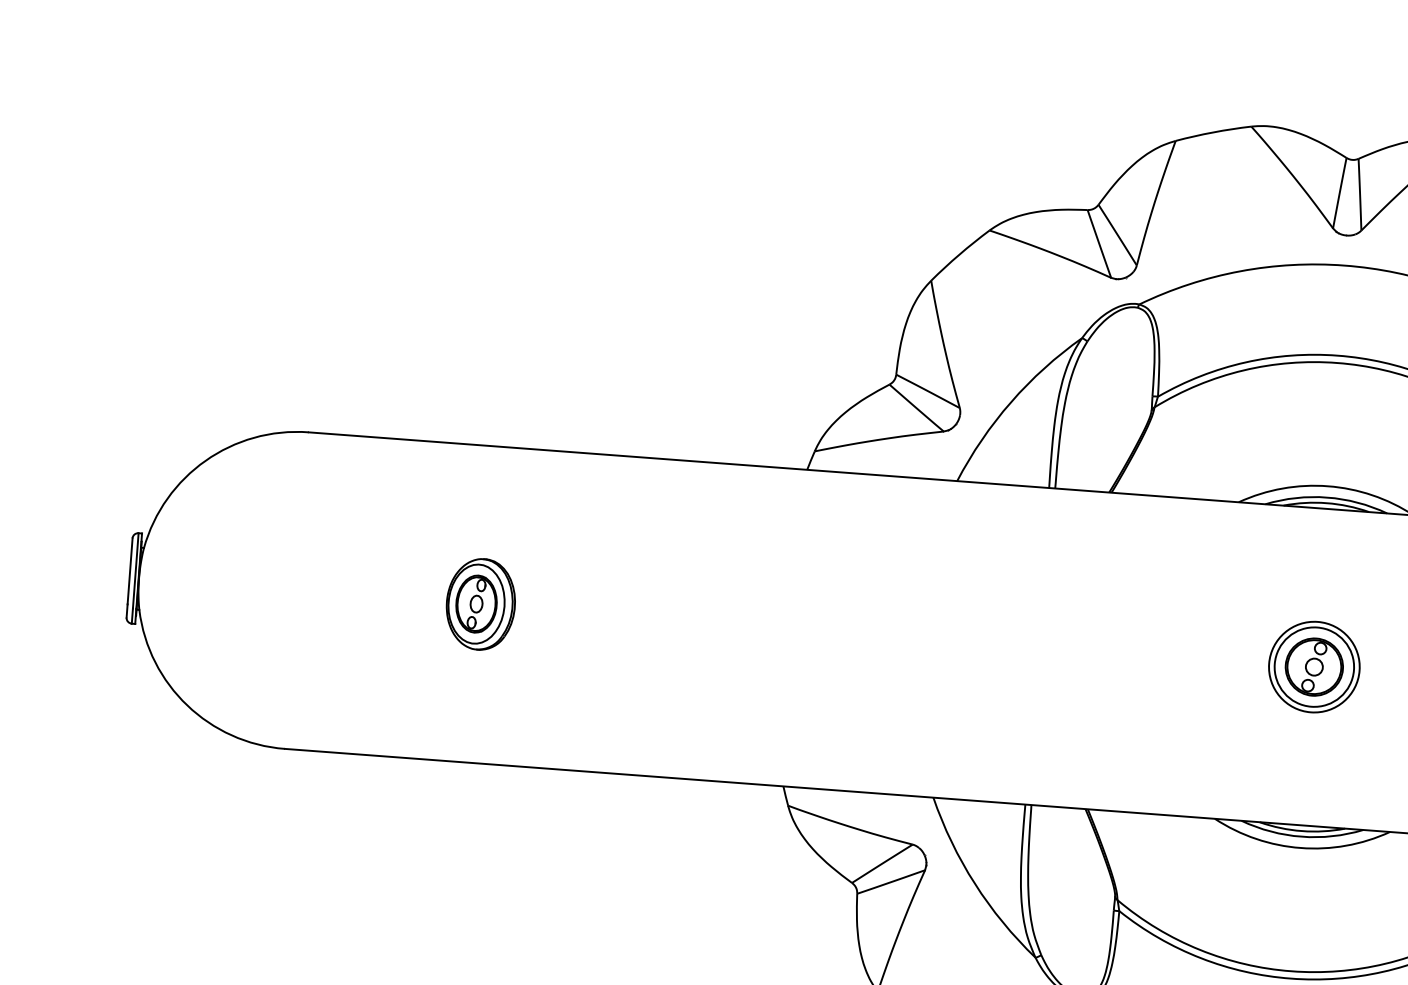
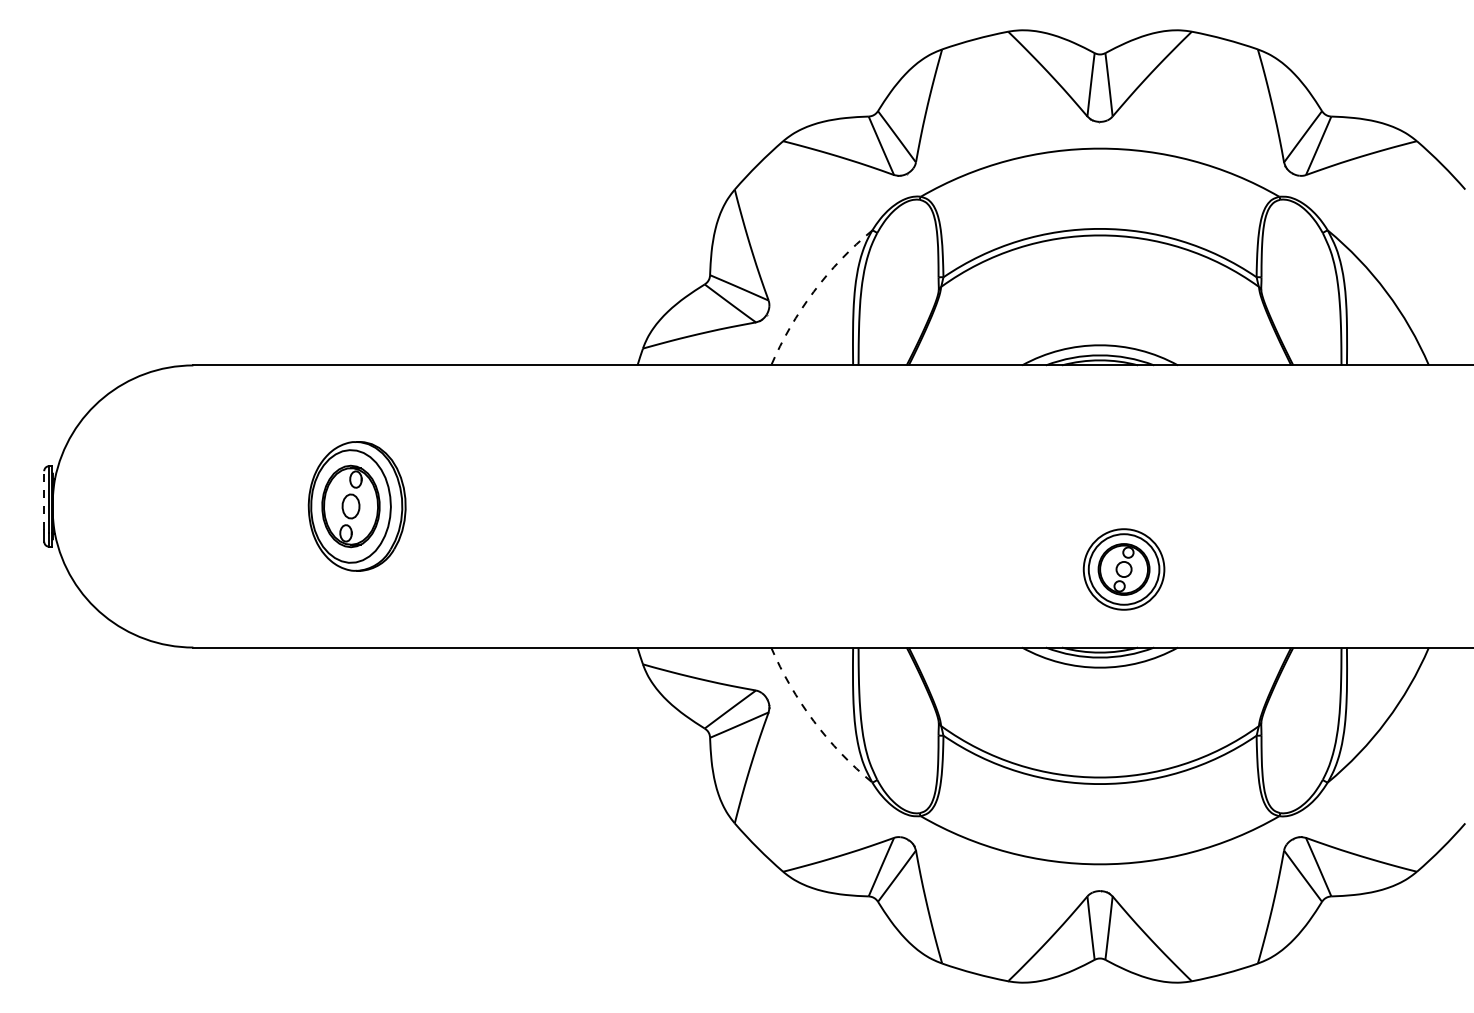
arc: (1010, 401) -> (813, 291), solid -> dashed
line: (130, 571) -> (44, 500), solid -> dashed
part: (481, 604) -> (357, 506), size x1.6
part: (1313, 667) -> (1123, 569), moved
arc: (974, 884) -> (813, 721), solid -> dashed

